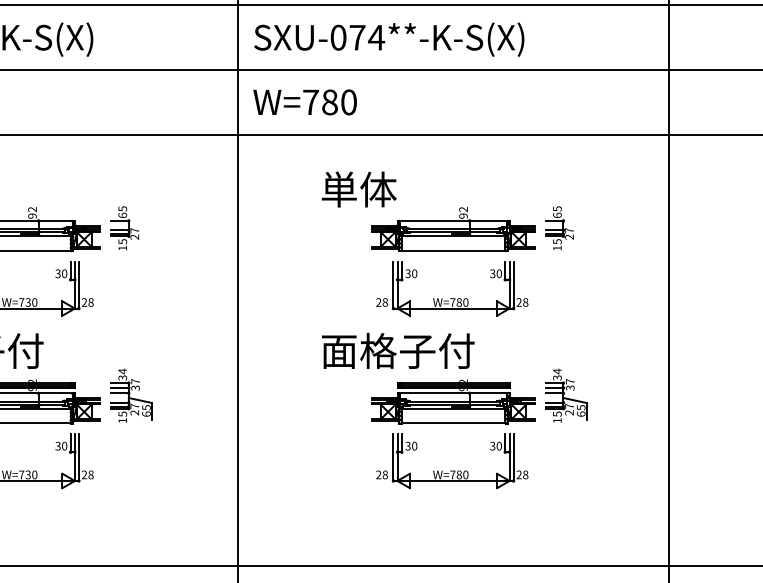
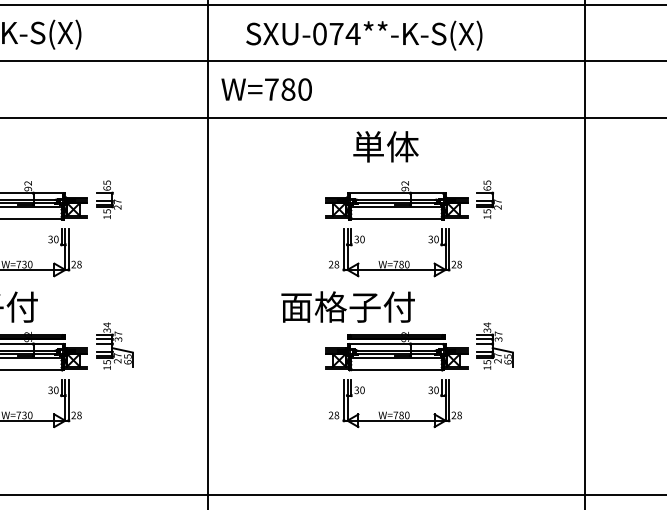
text: (389, 39) -> (364, 35), moved
text: (358, 189) -> (385, 146), moved

